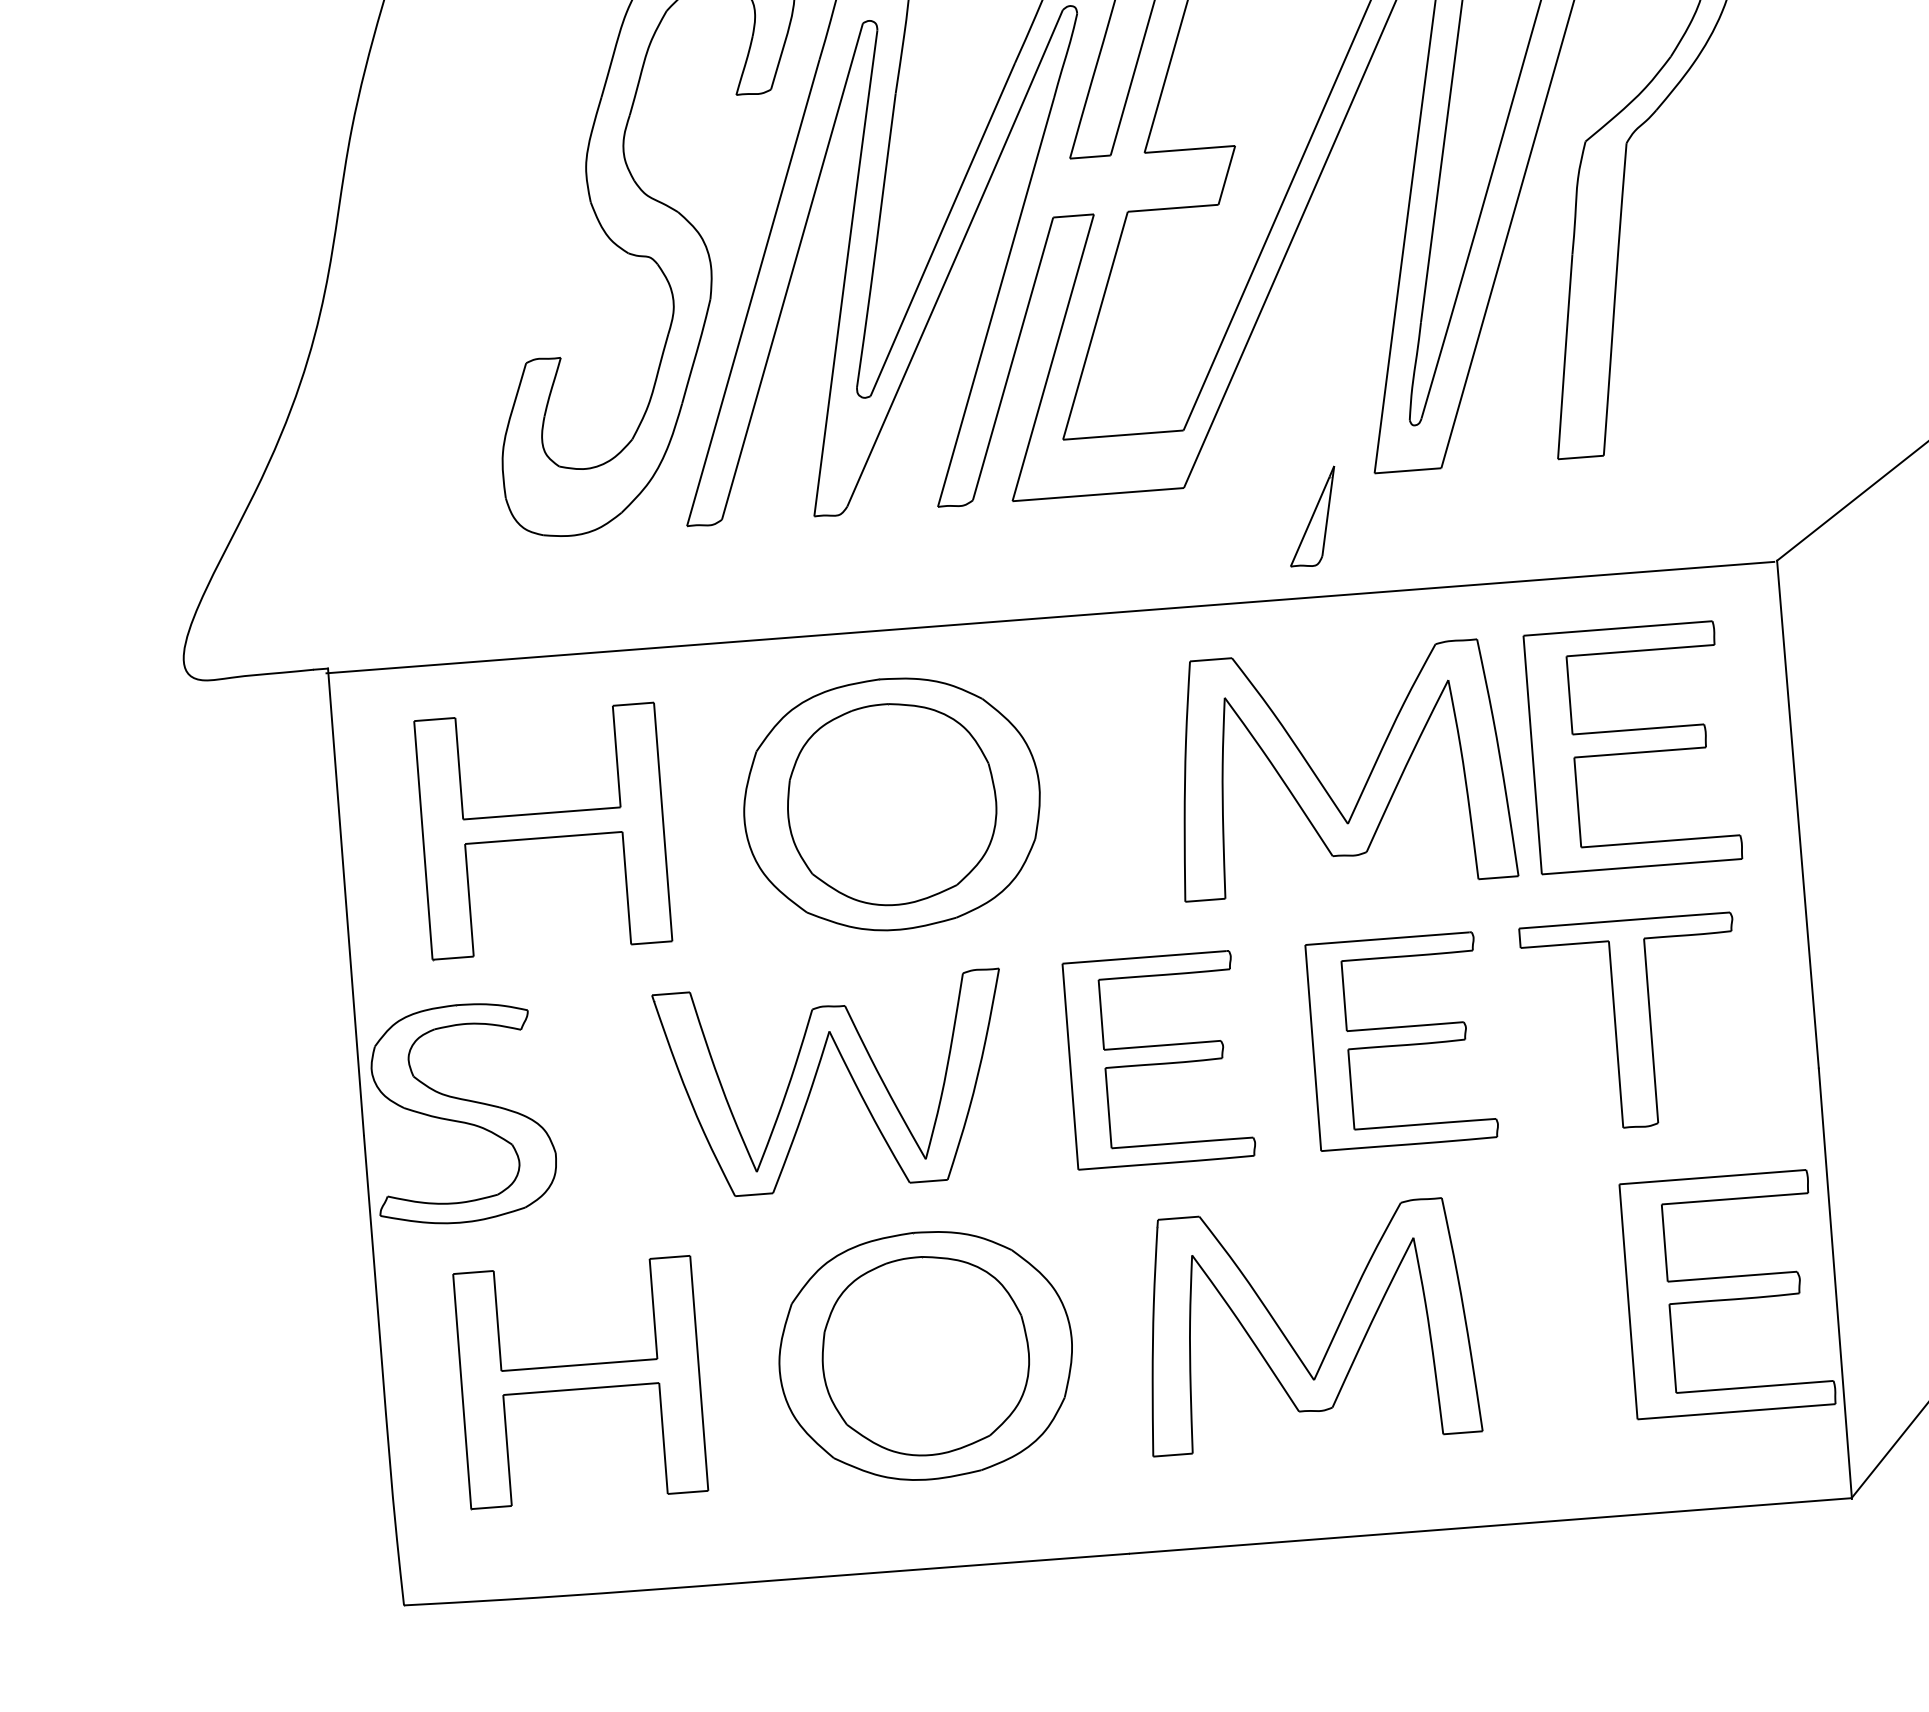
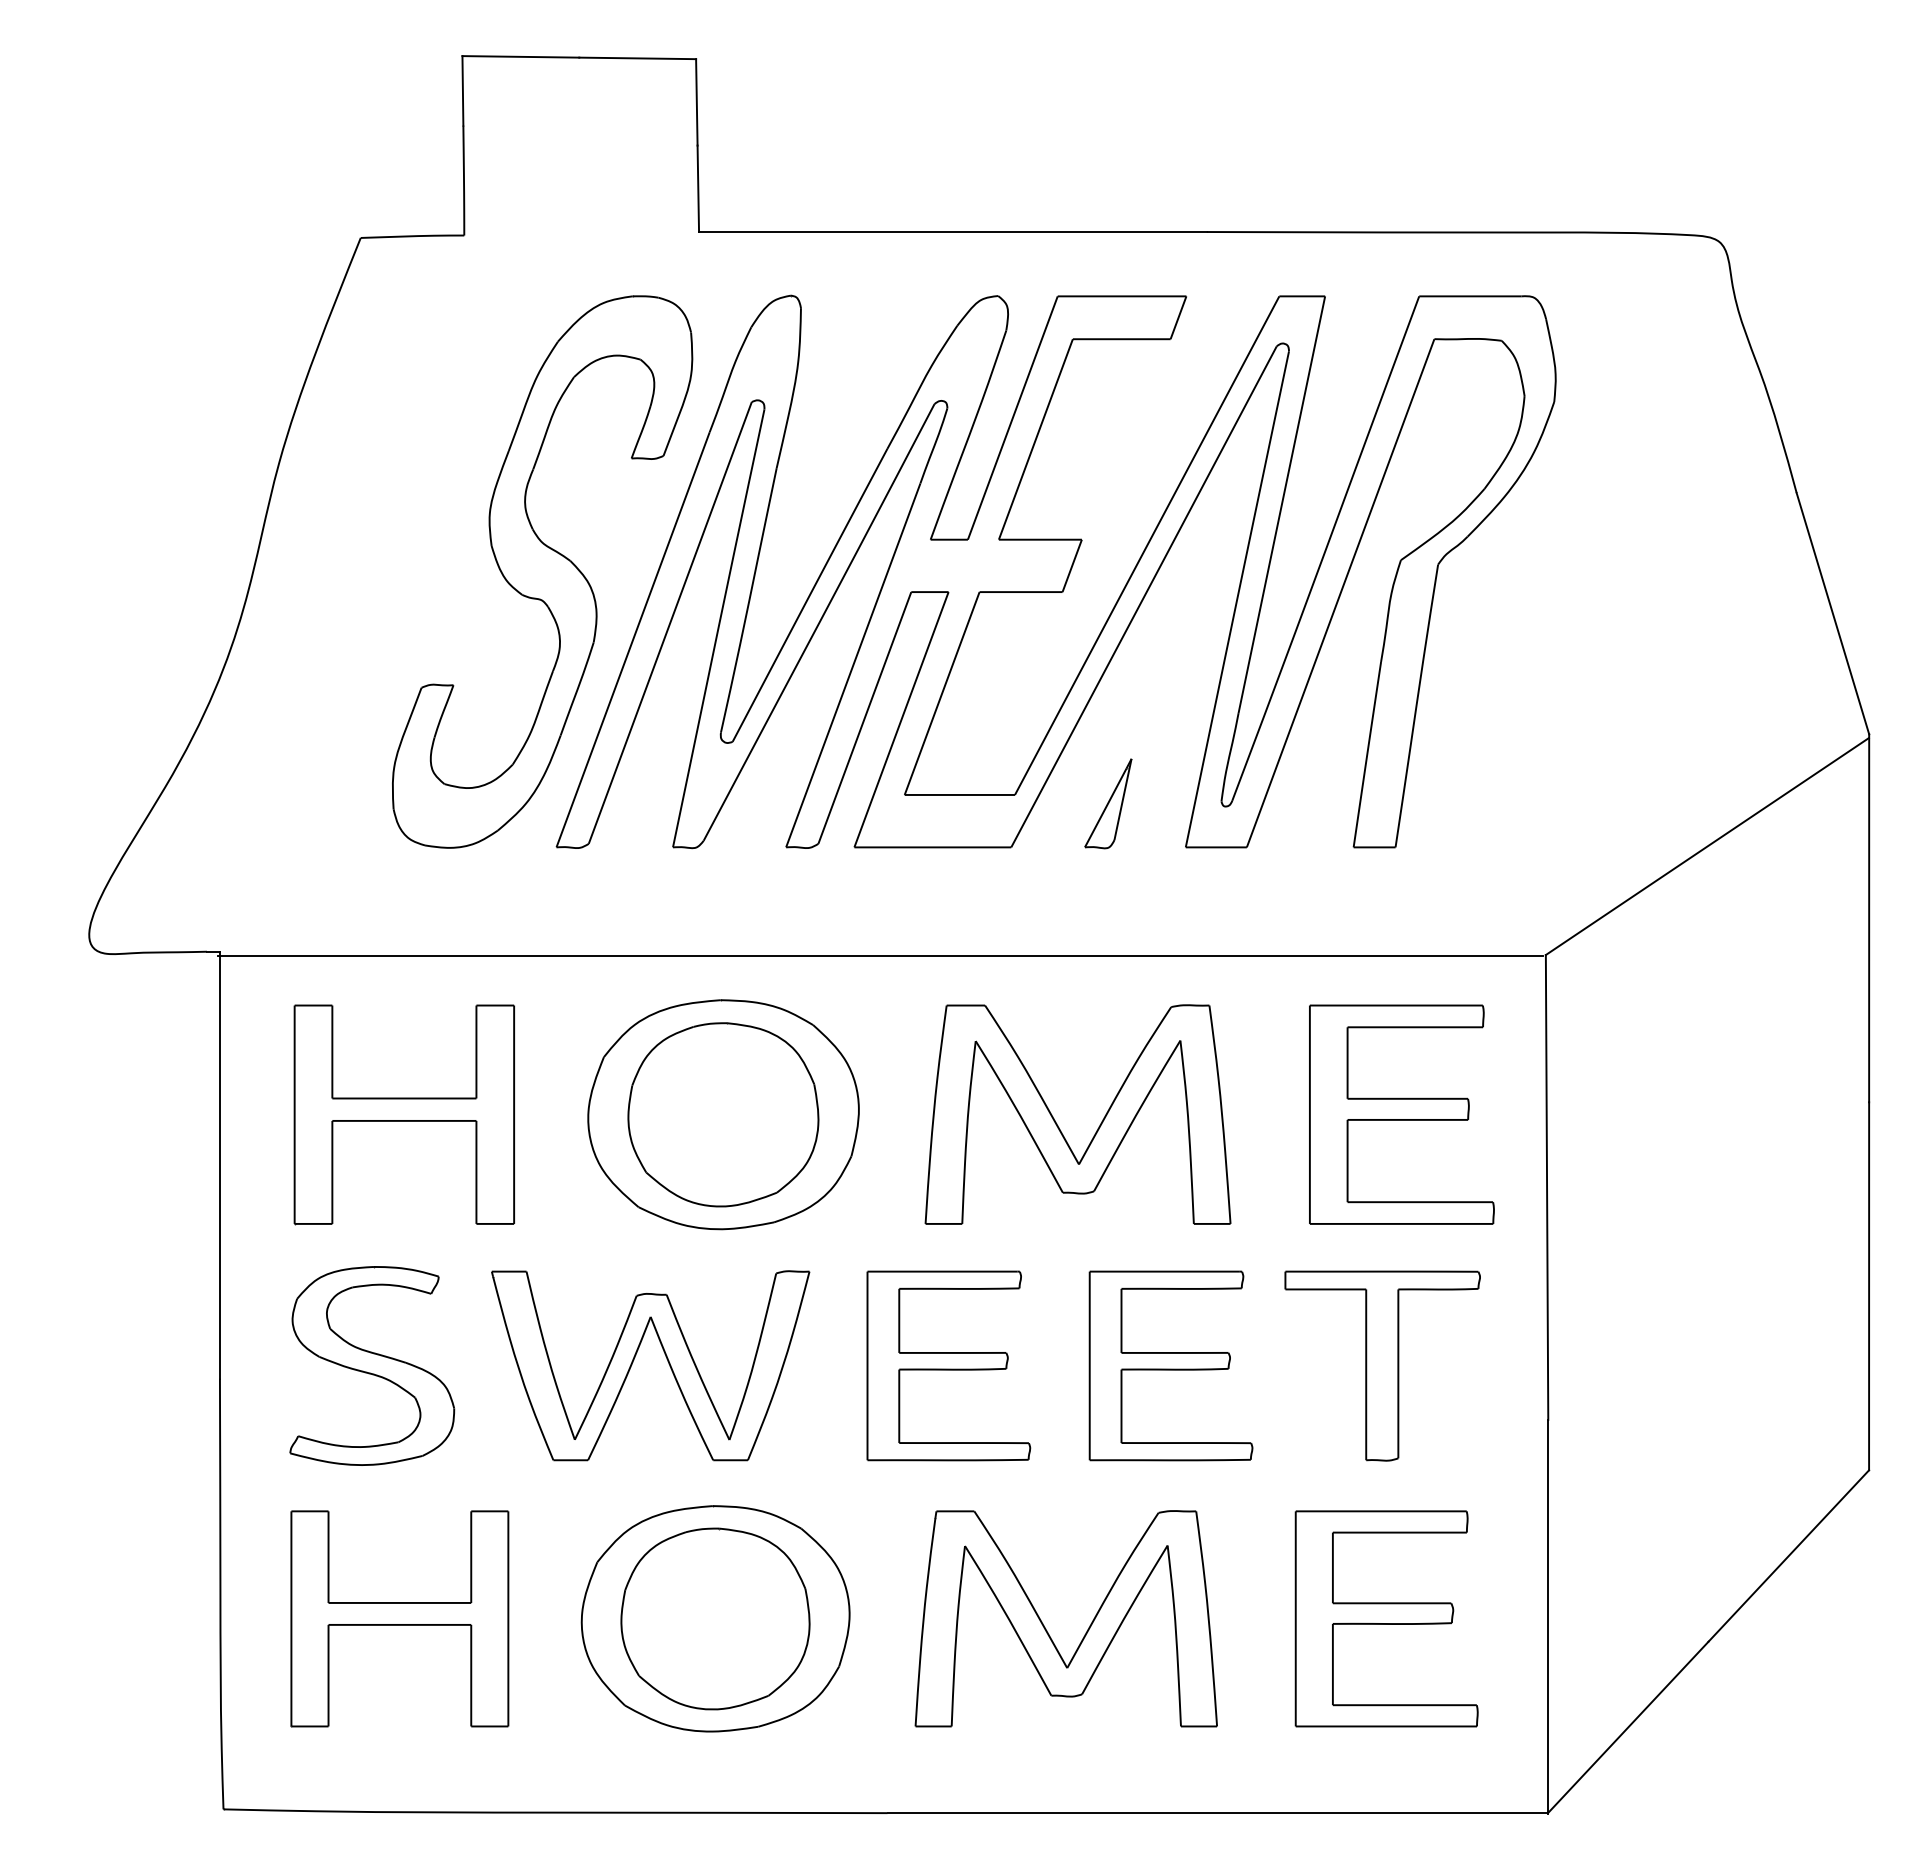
part: (1312, 516) -> (1108, 803), moved
part: (1321, 780) -> (1057, 1123), moved
part: (462, 1113) -> (372, 1365), moved
part: (1727, 1293) -> (1386, 1618), moved

